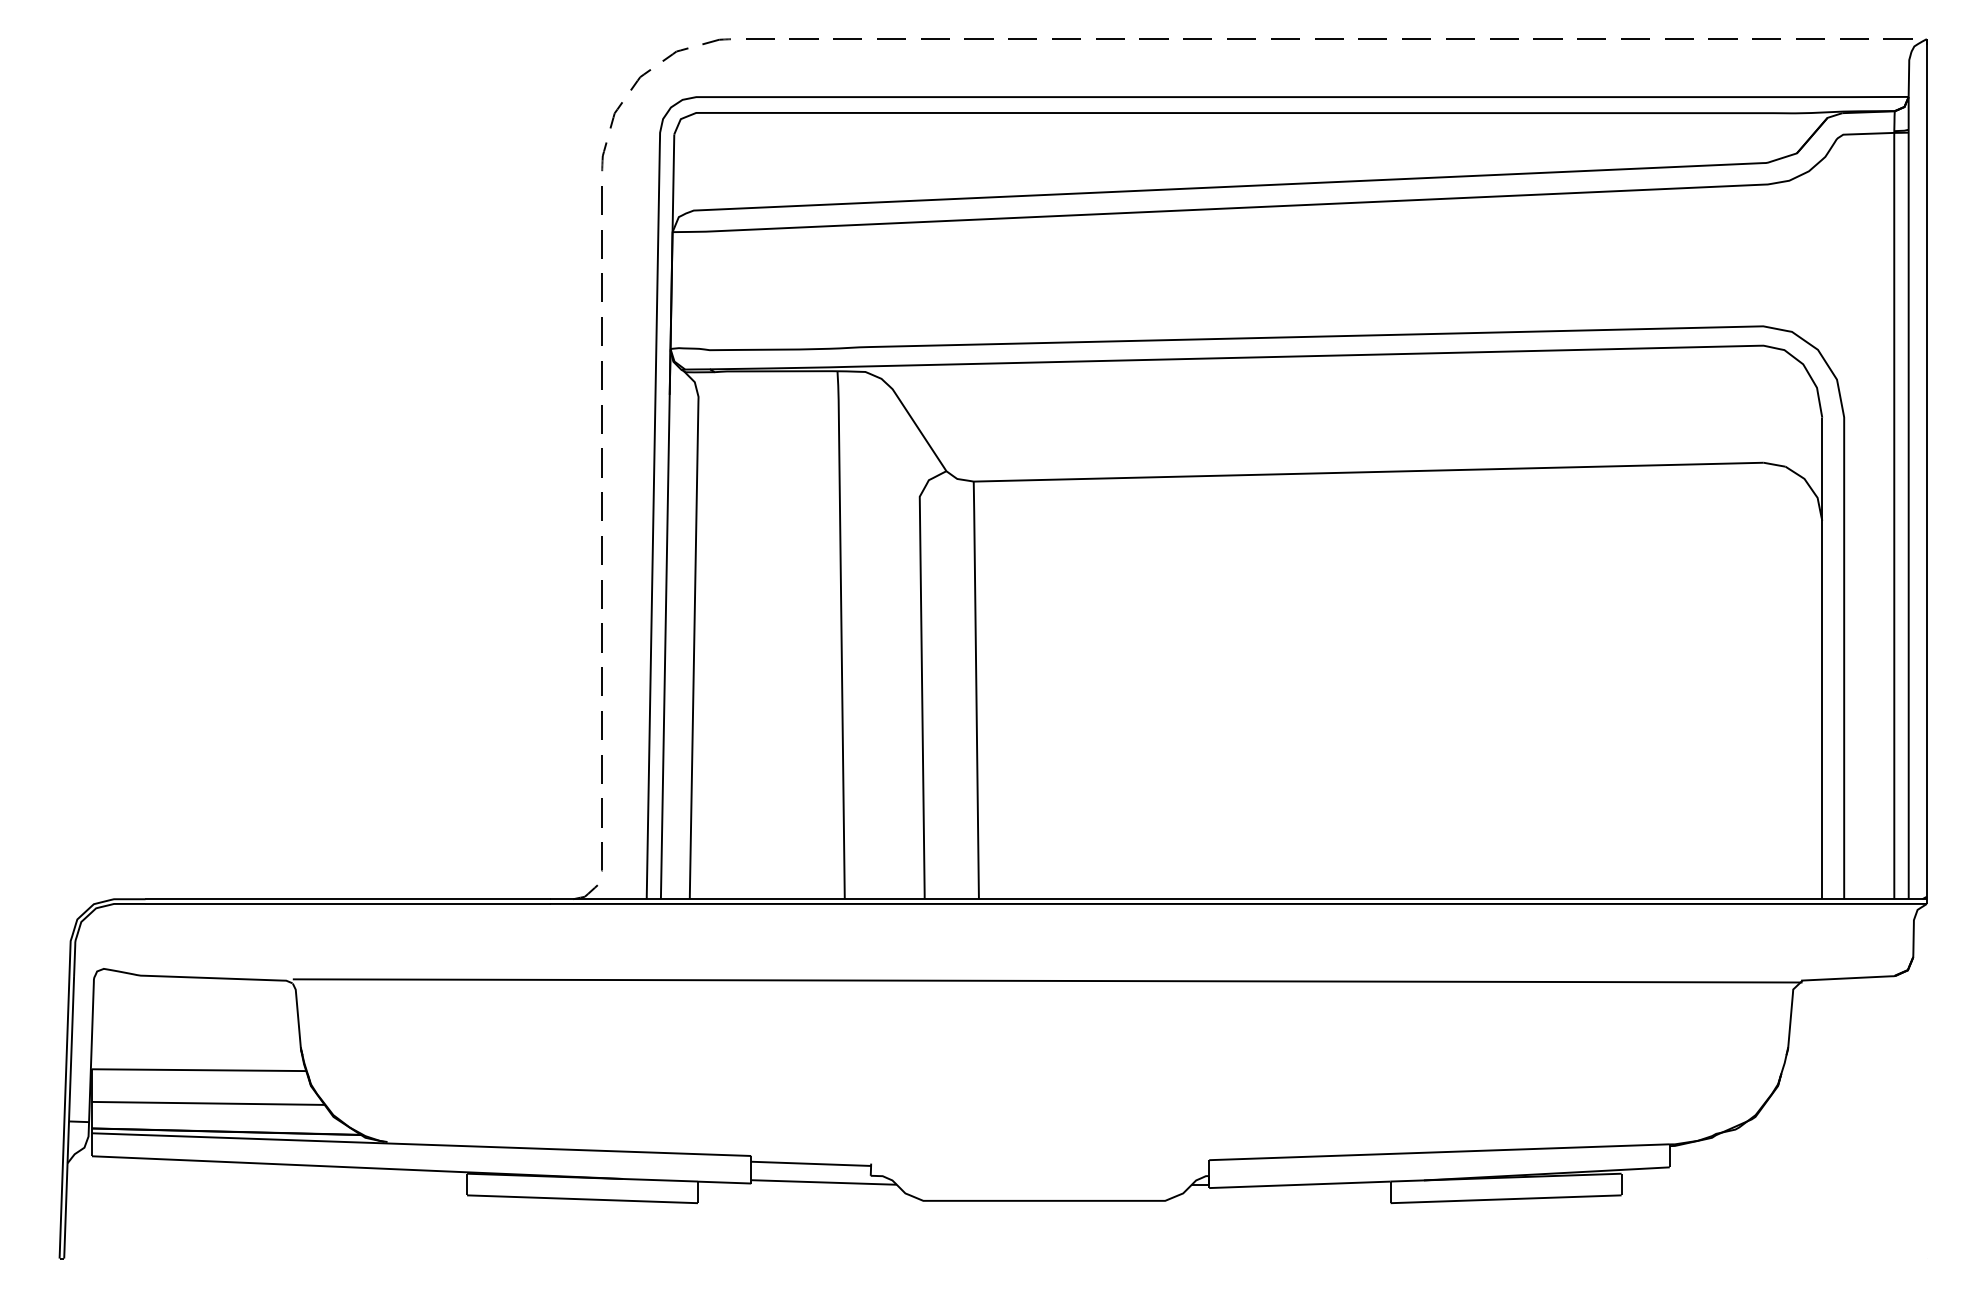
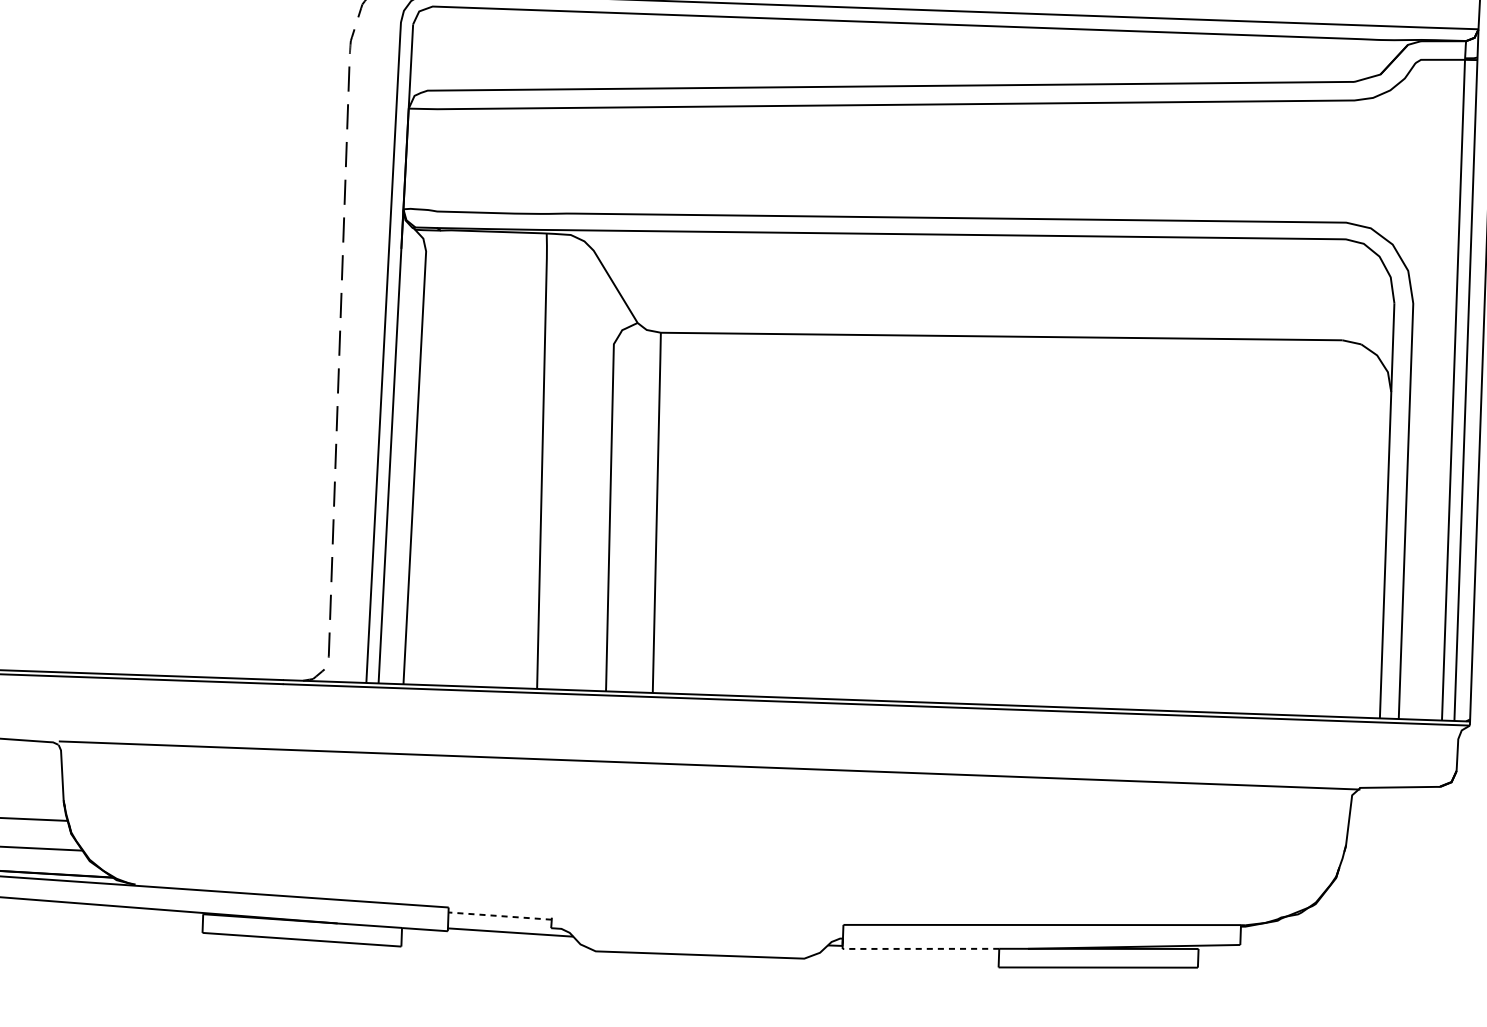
line: (811, 1163) -> (500, 915), solid -> dashed
line: (1299, 1184) -> (920, 948), solid -> dashed

